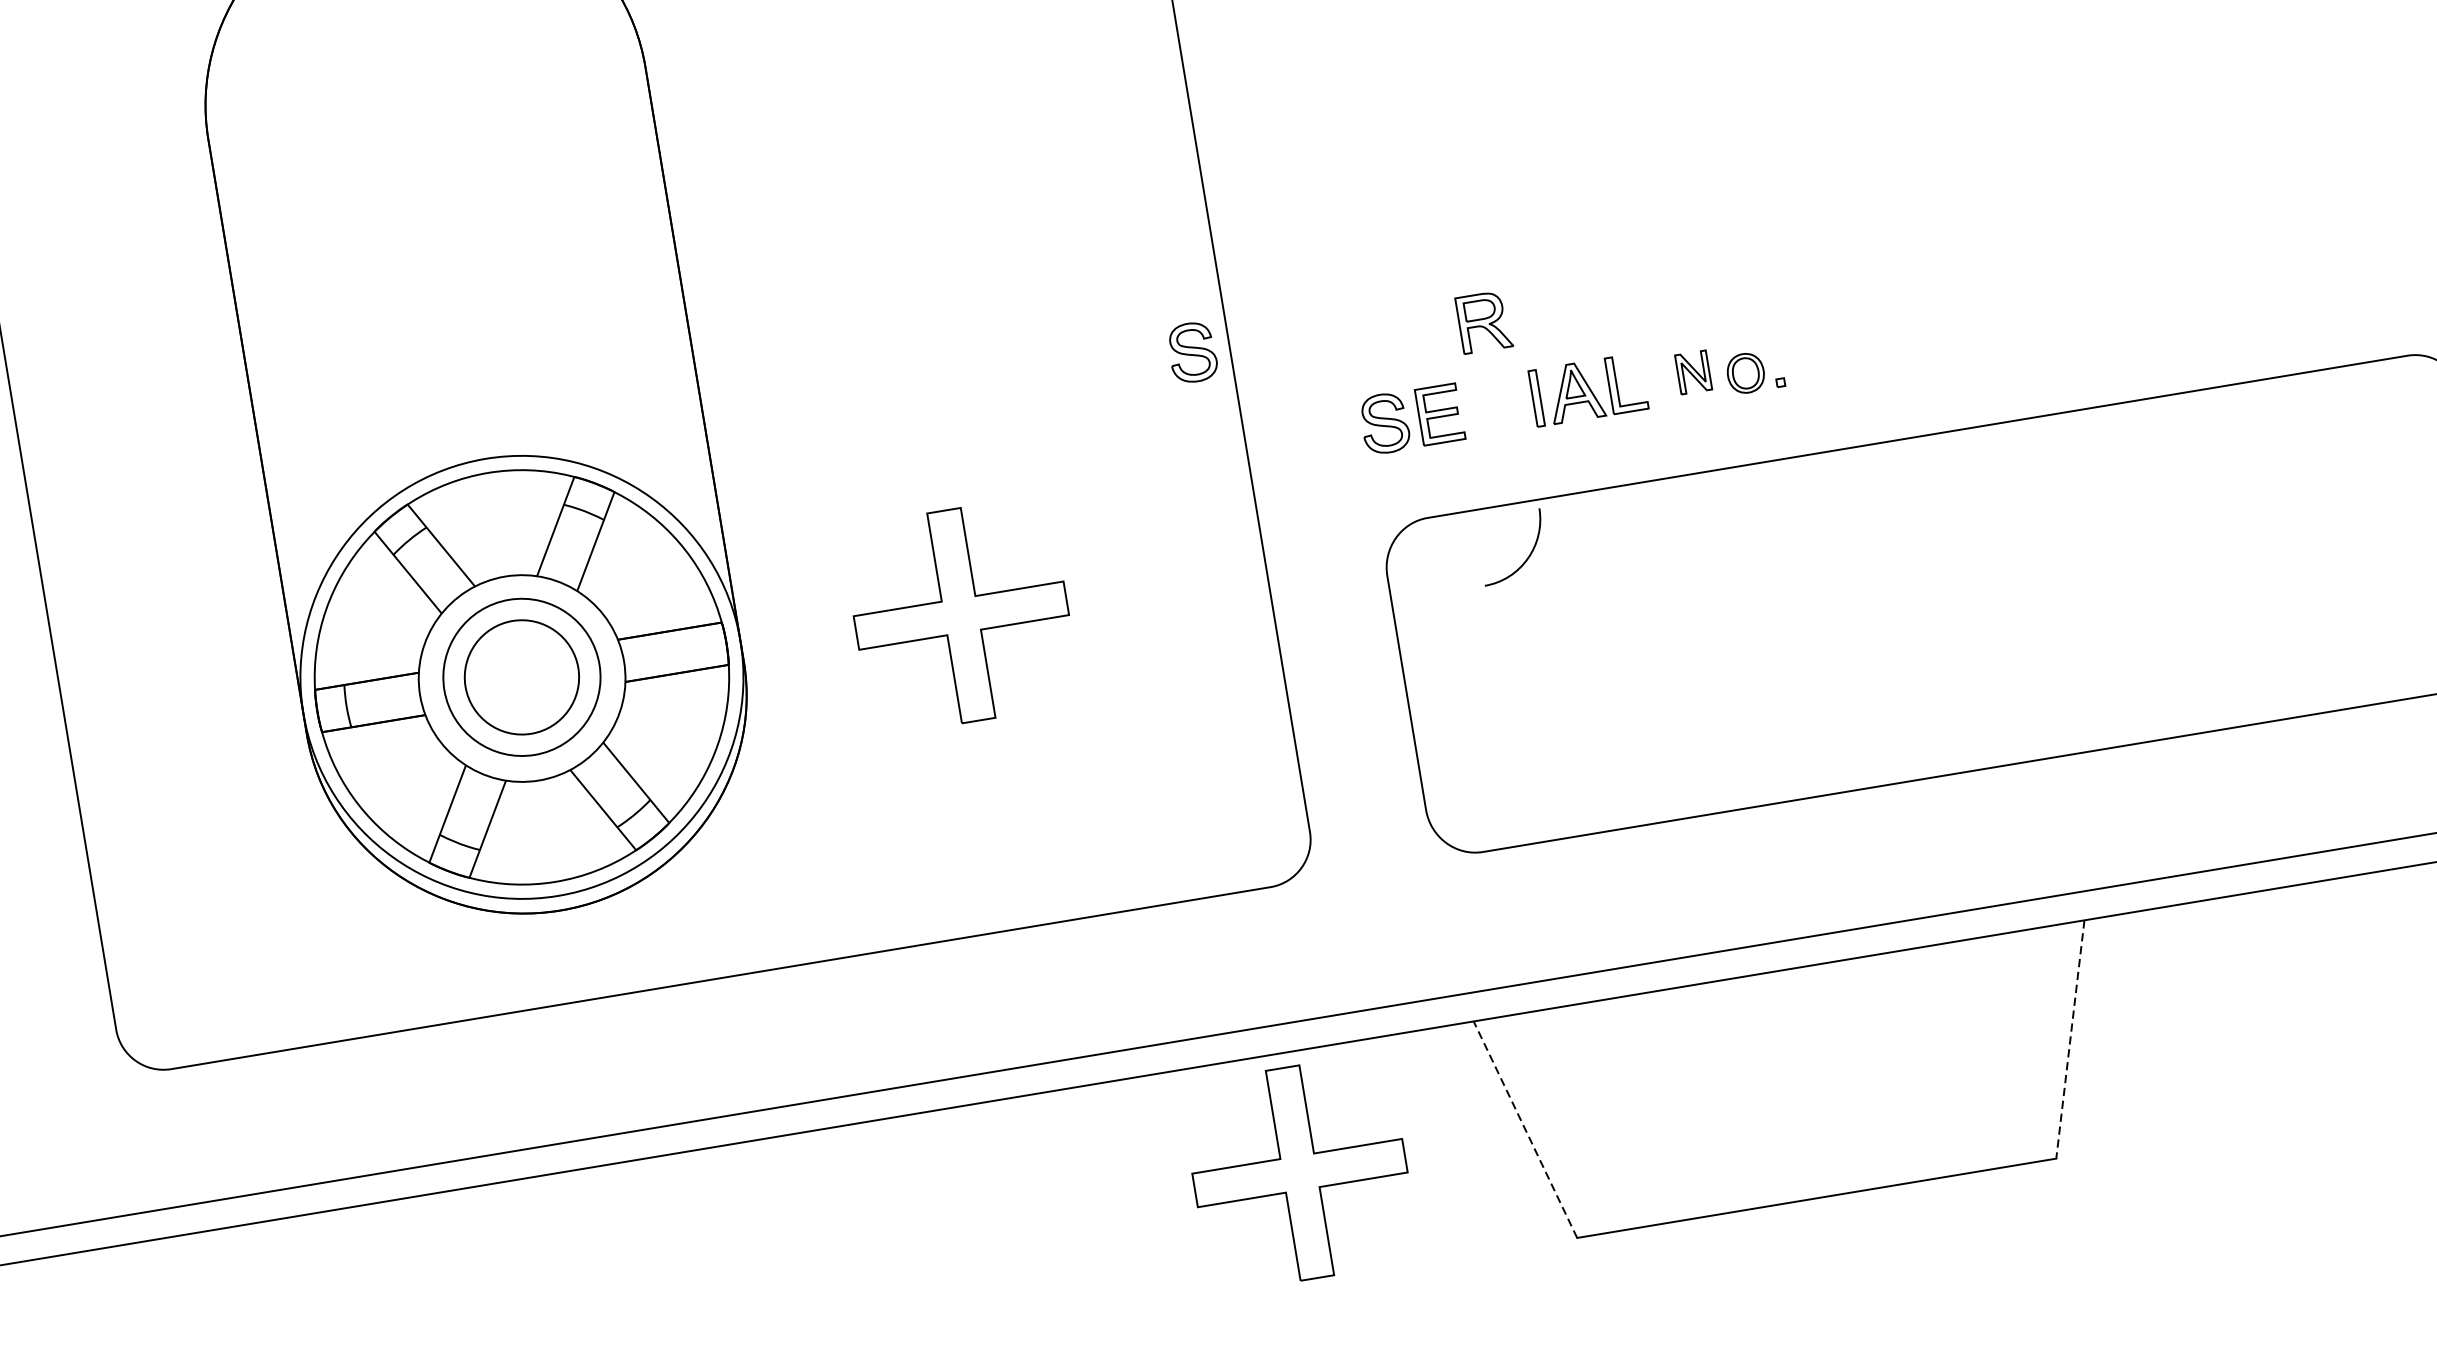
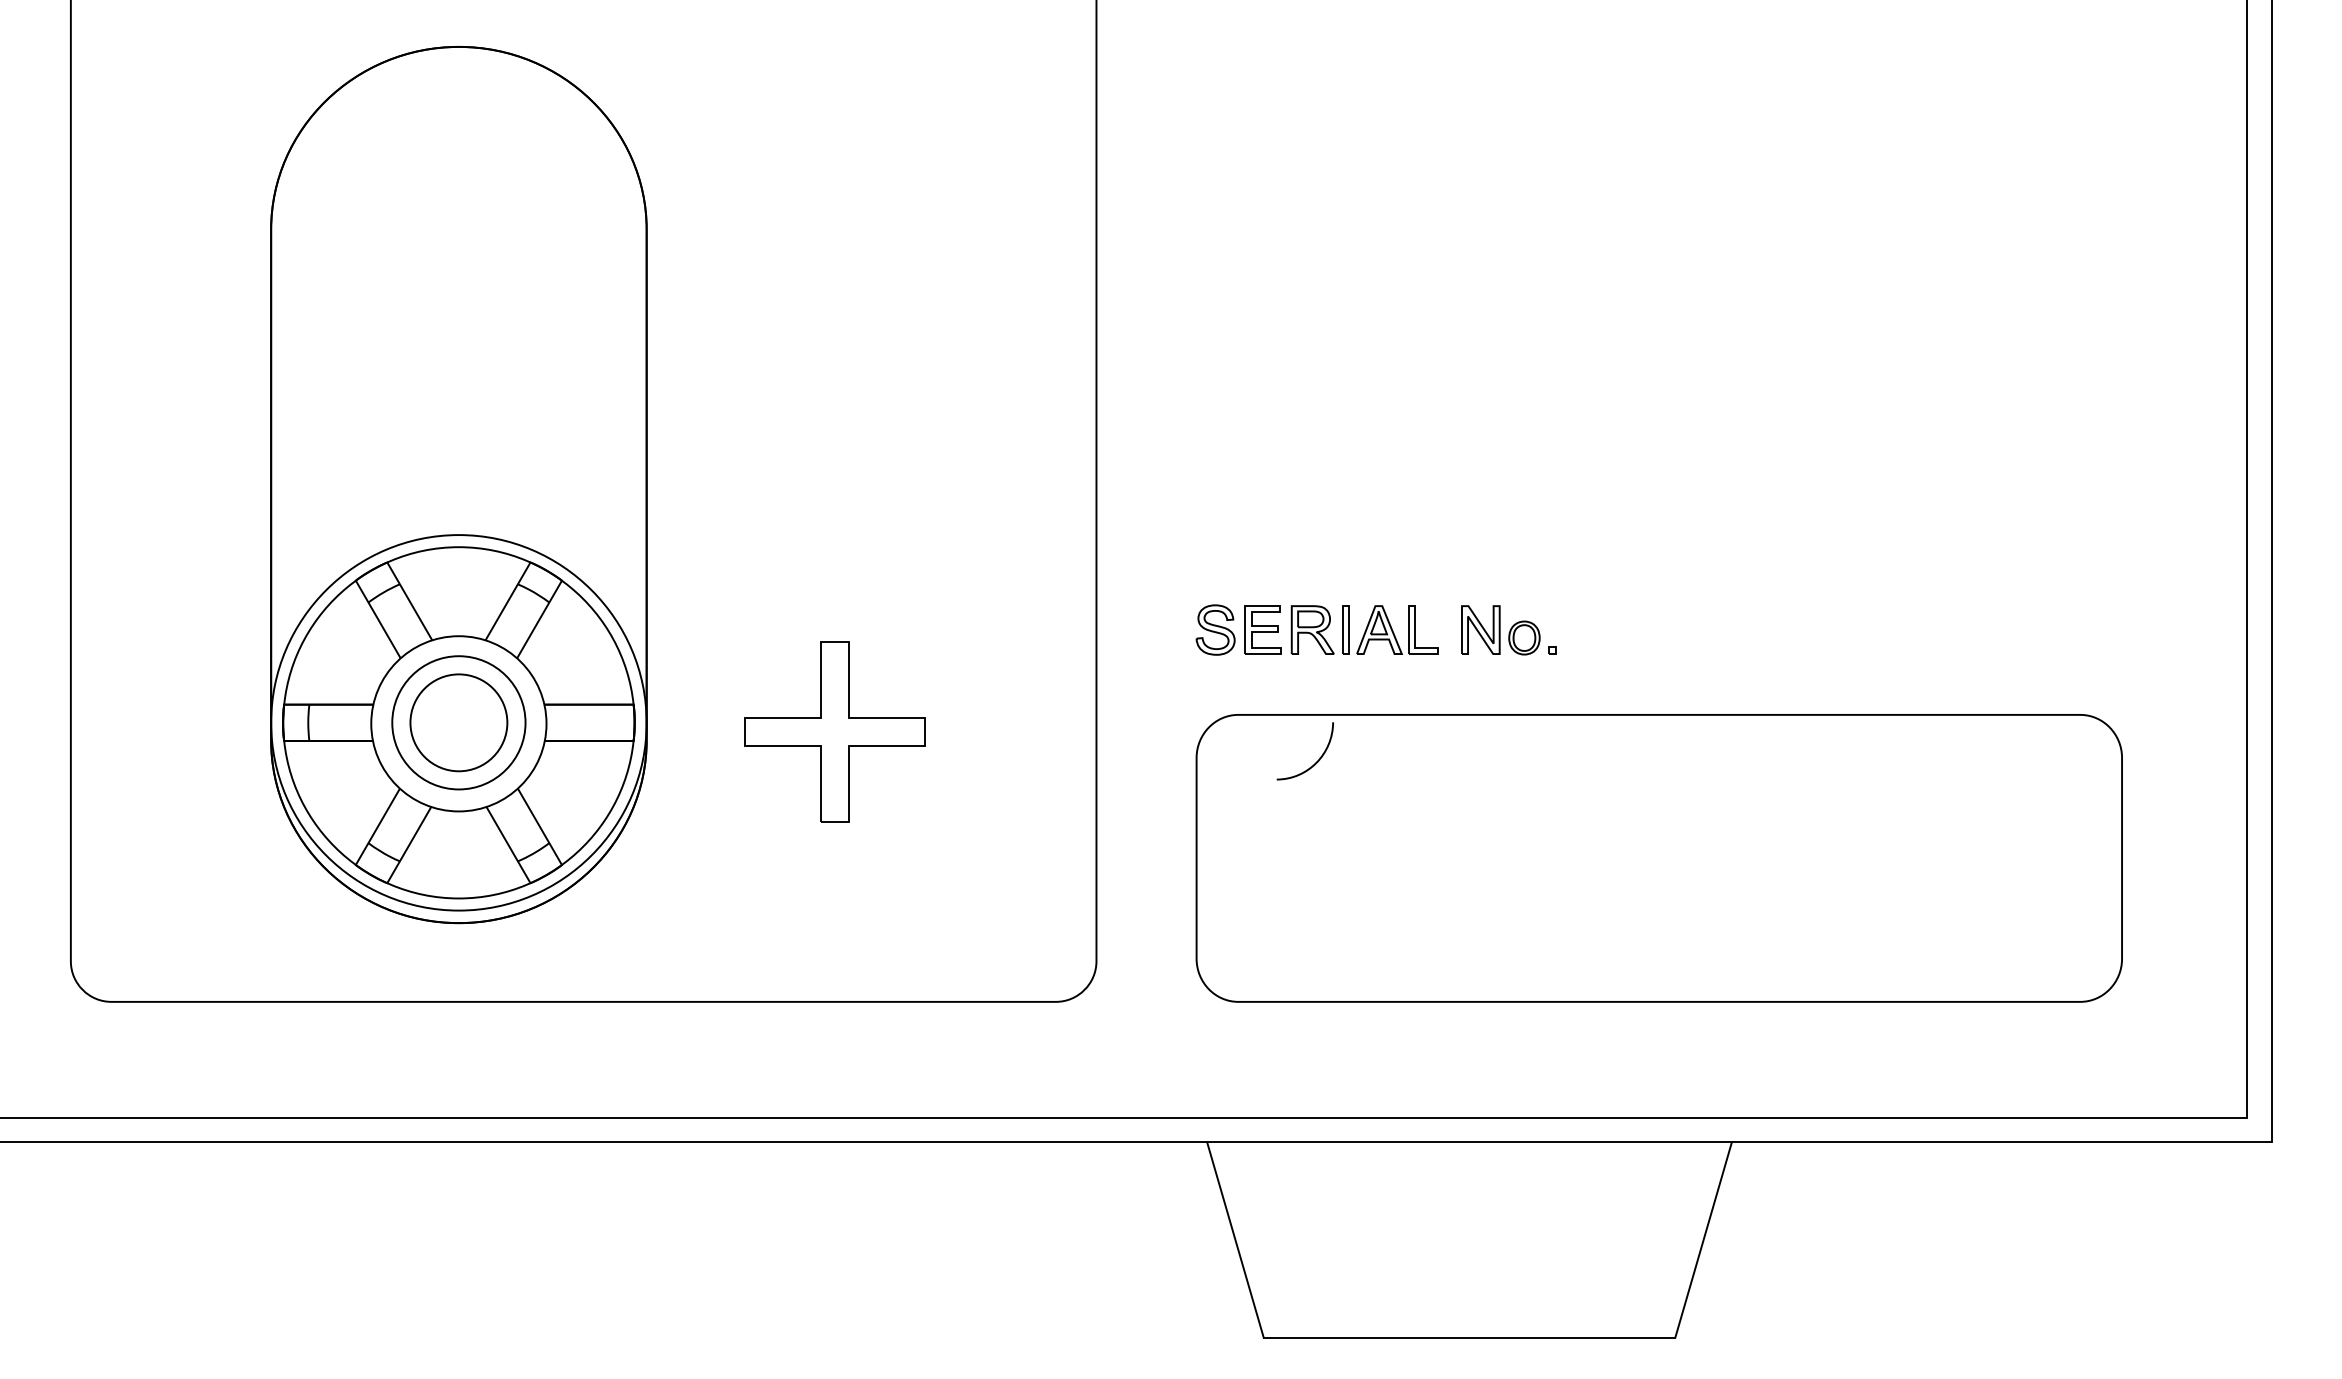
part: (1483, 321) -> (1312, 629), moved
part: (1192, 351) -> (1064, 543), removed
part: (1693, 371) -> (1480, 629), size x1.43
line: (2070, 1038) -> (1703, 1239), dashed -> solid
line: (1525, 1129) -> (1235, 1239), dashed -> solid
part: (1299, 1172) -> (1040, 1244), removed

